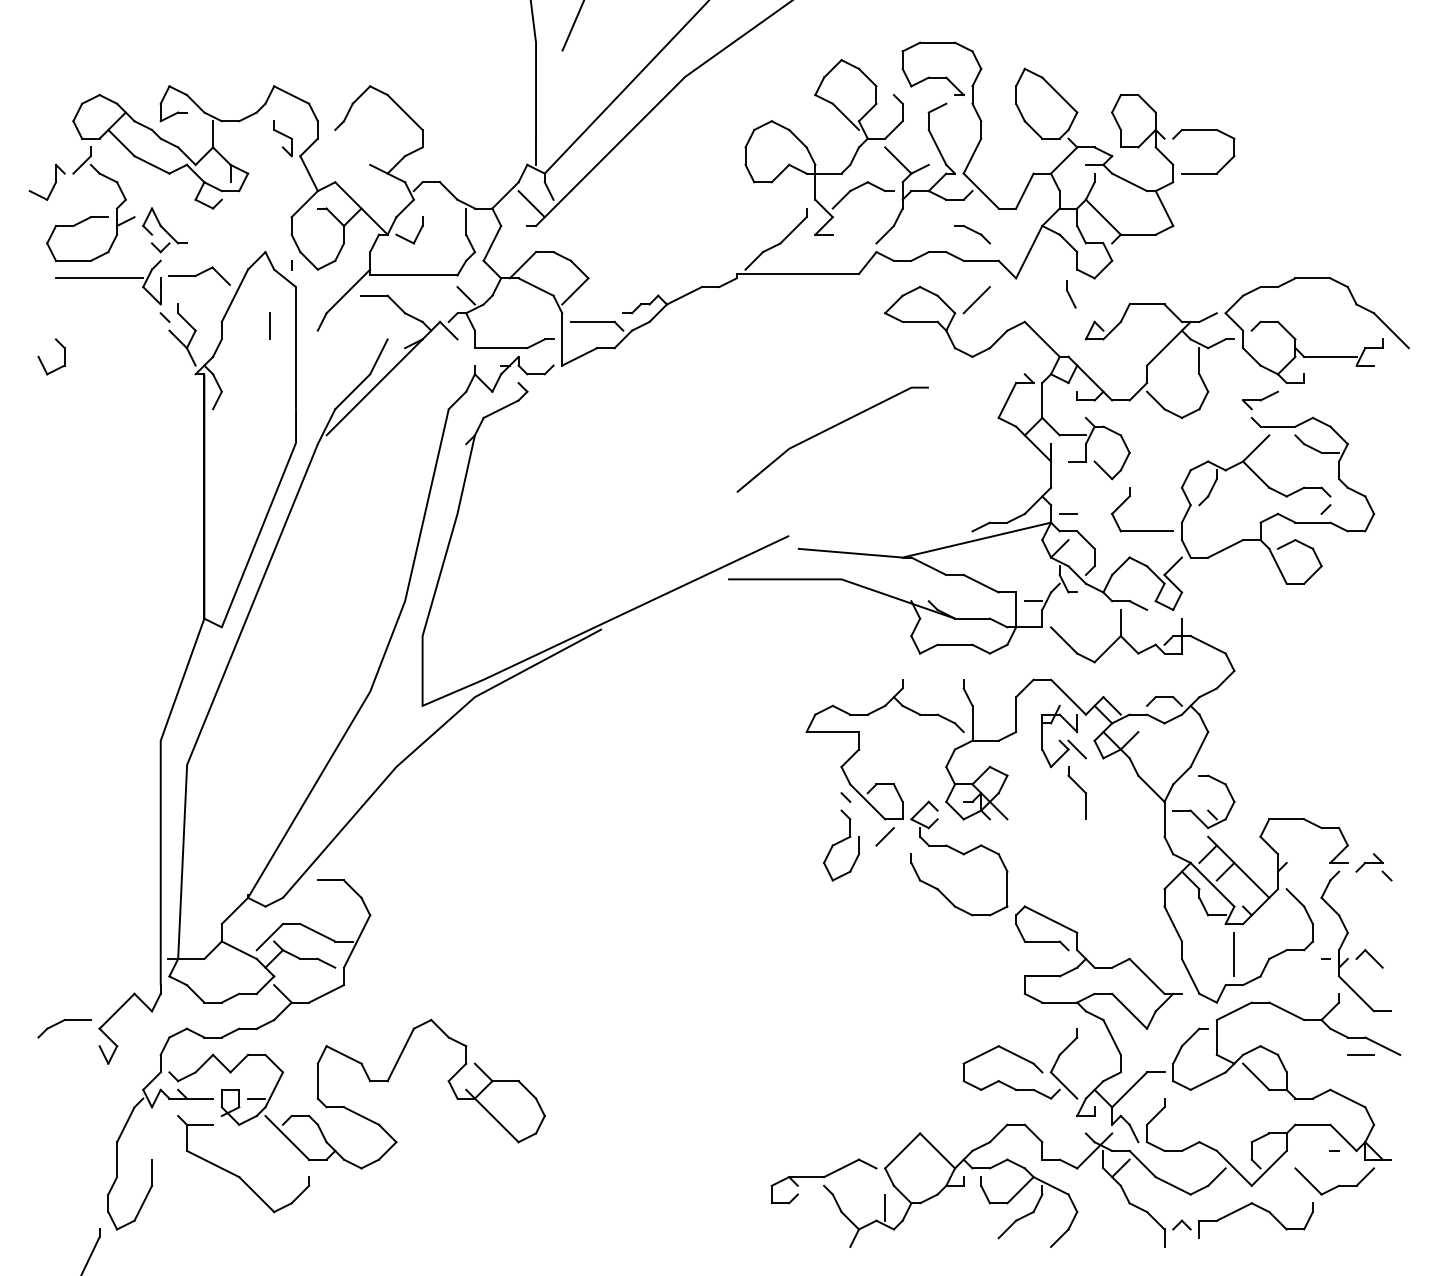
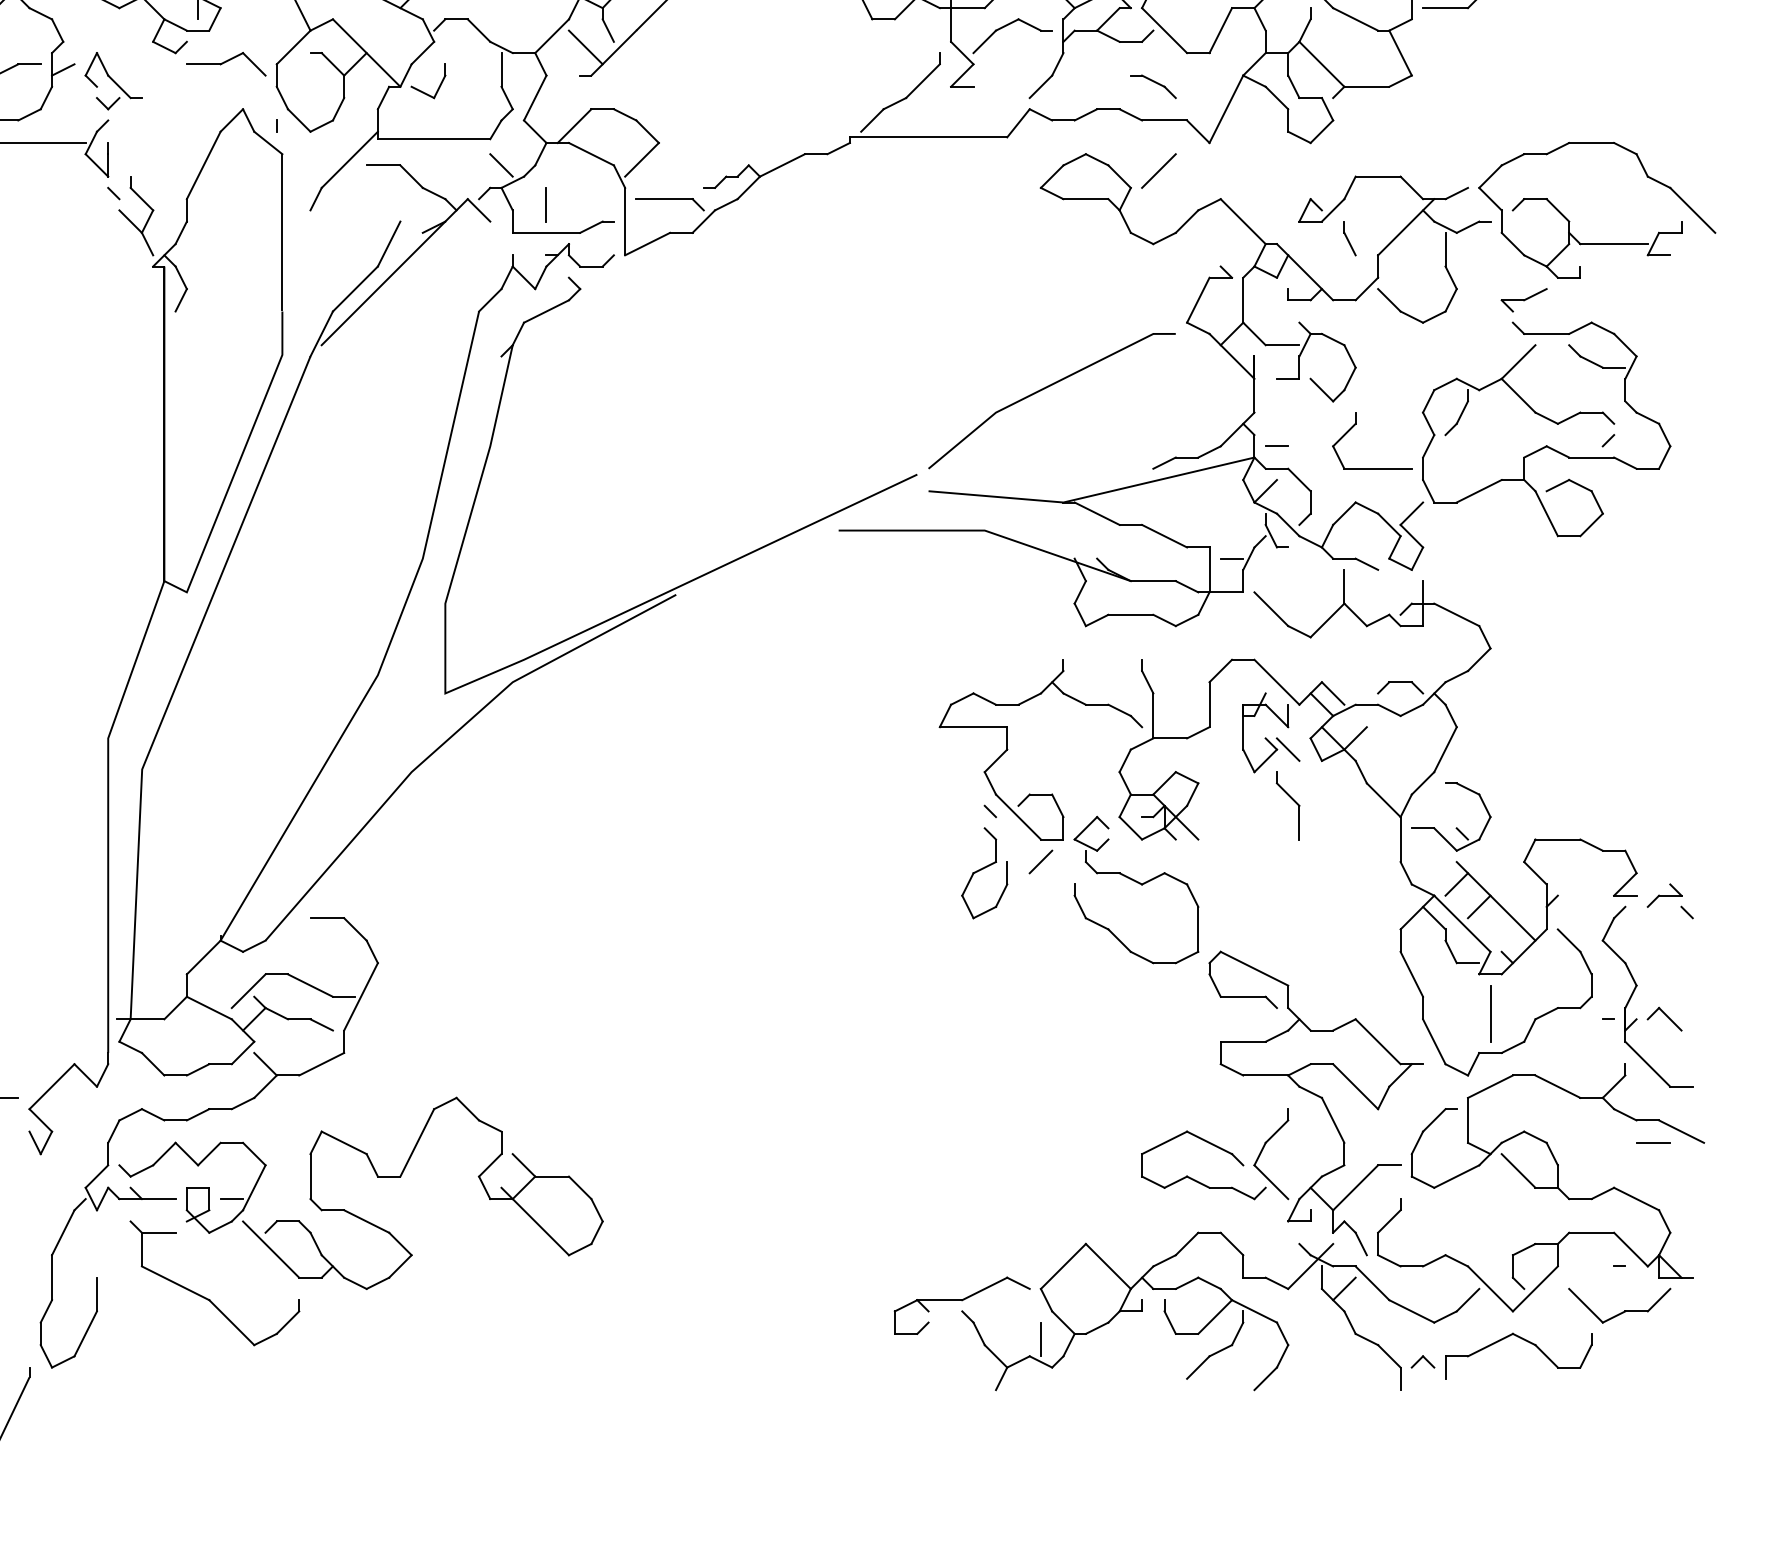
part: (199, 275) -> (226, 63), moved
part: (1070, 294) -> (1349, 238), moved
line: (269, 325) -> (545, 203), moved
line: (828, 430) -> (1046, 389), moved

